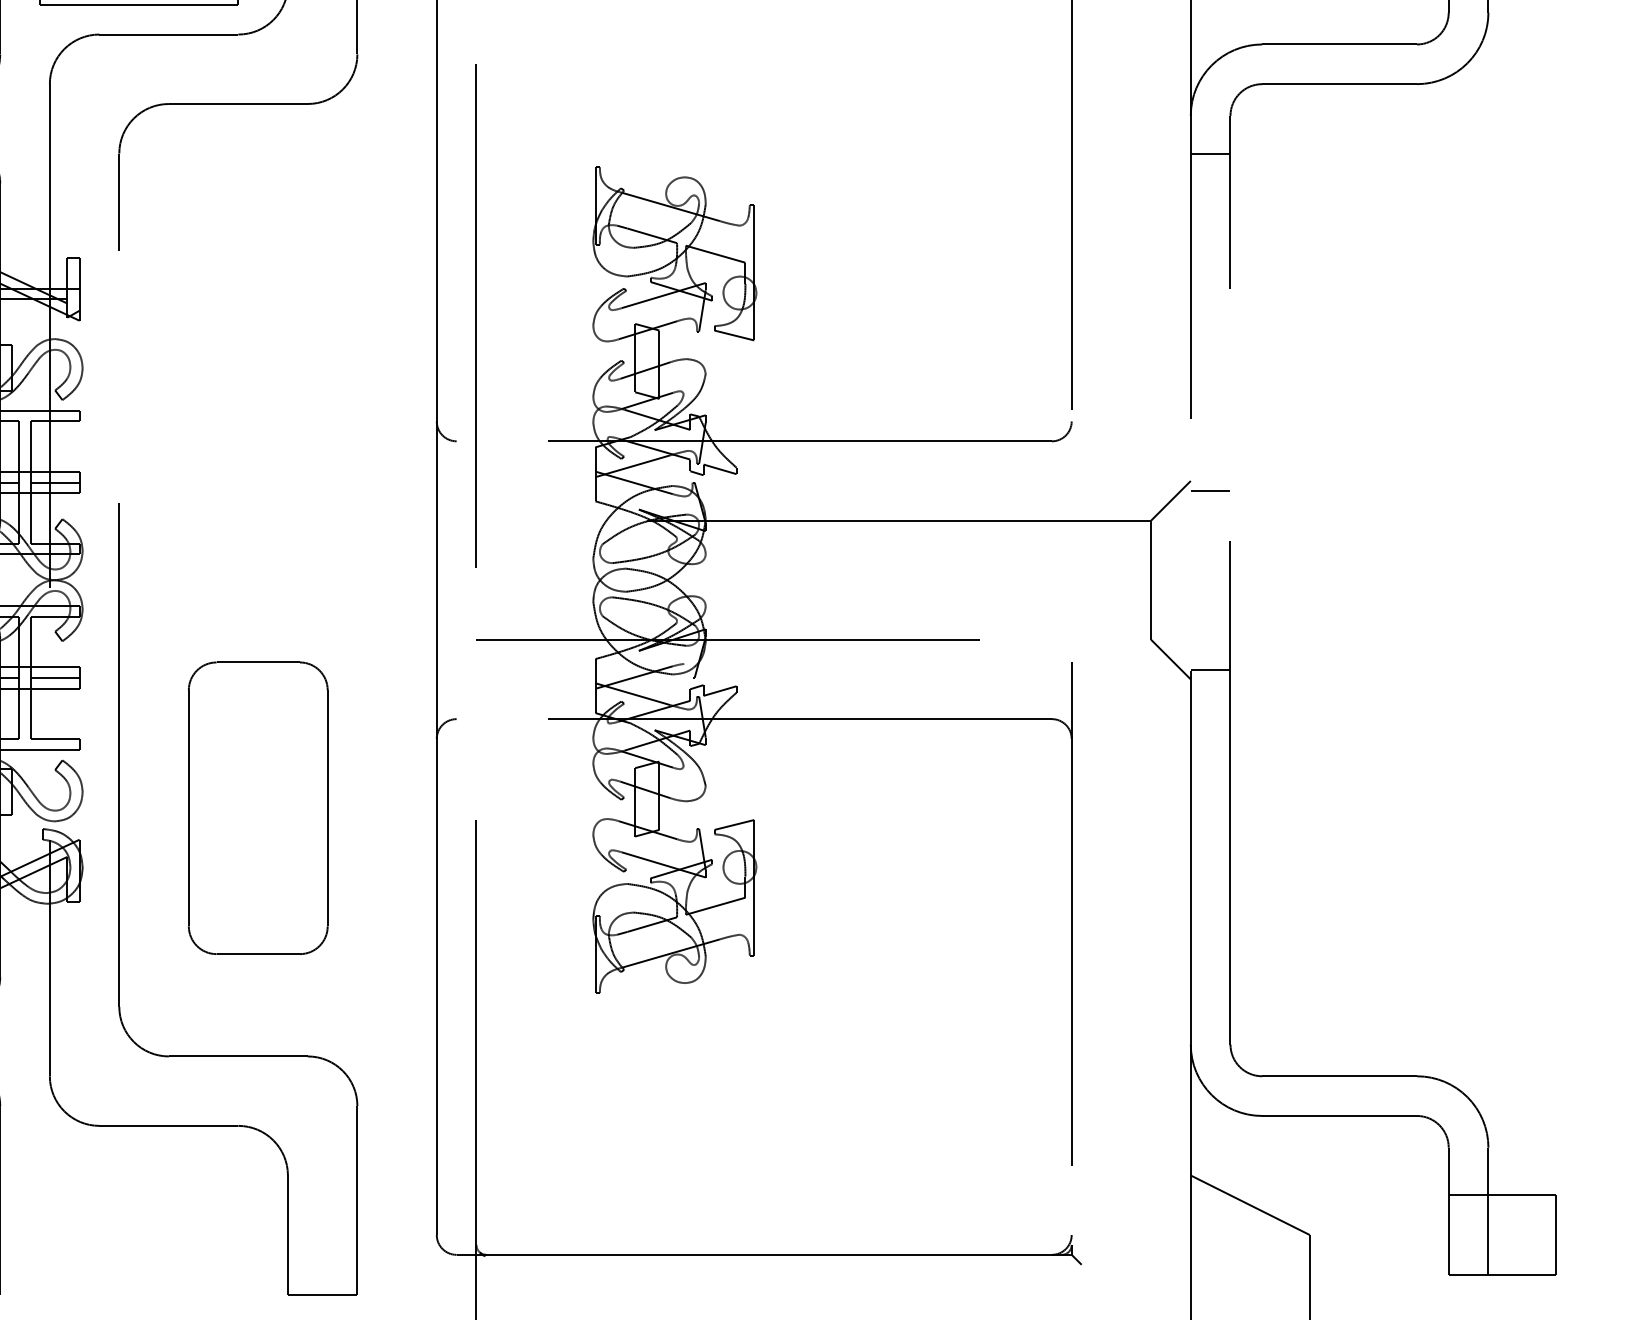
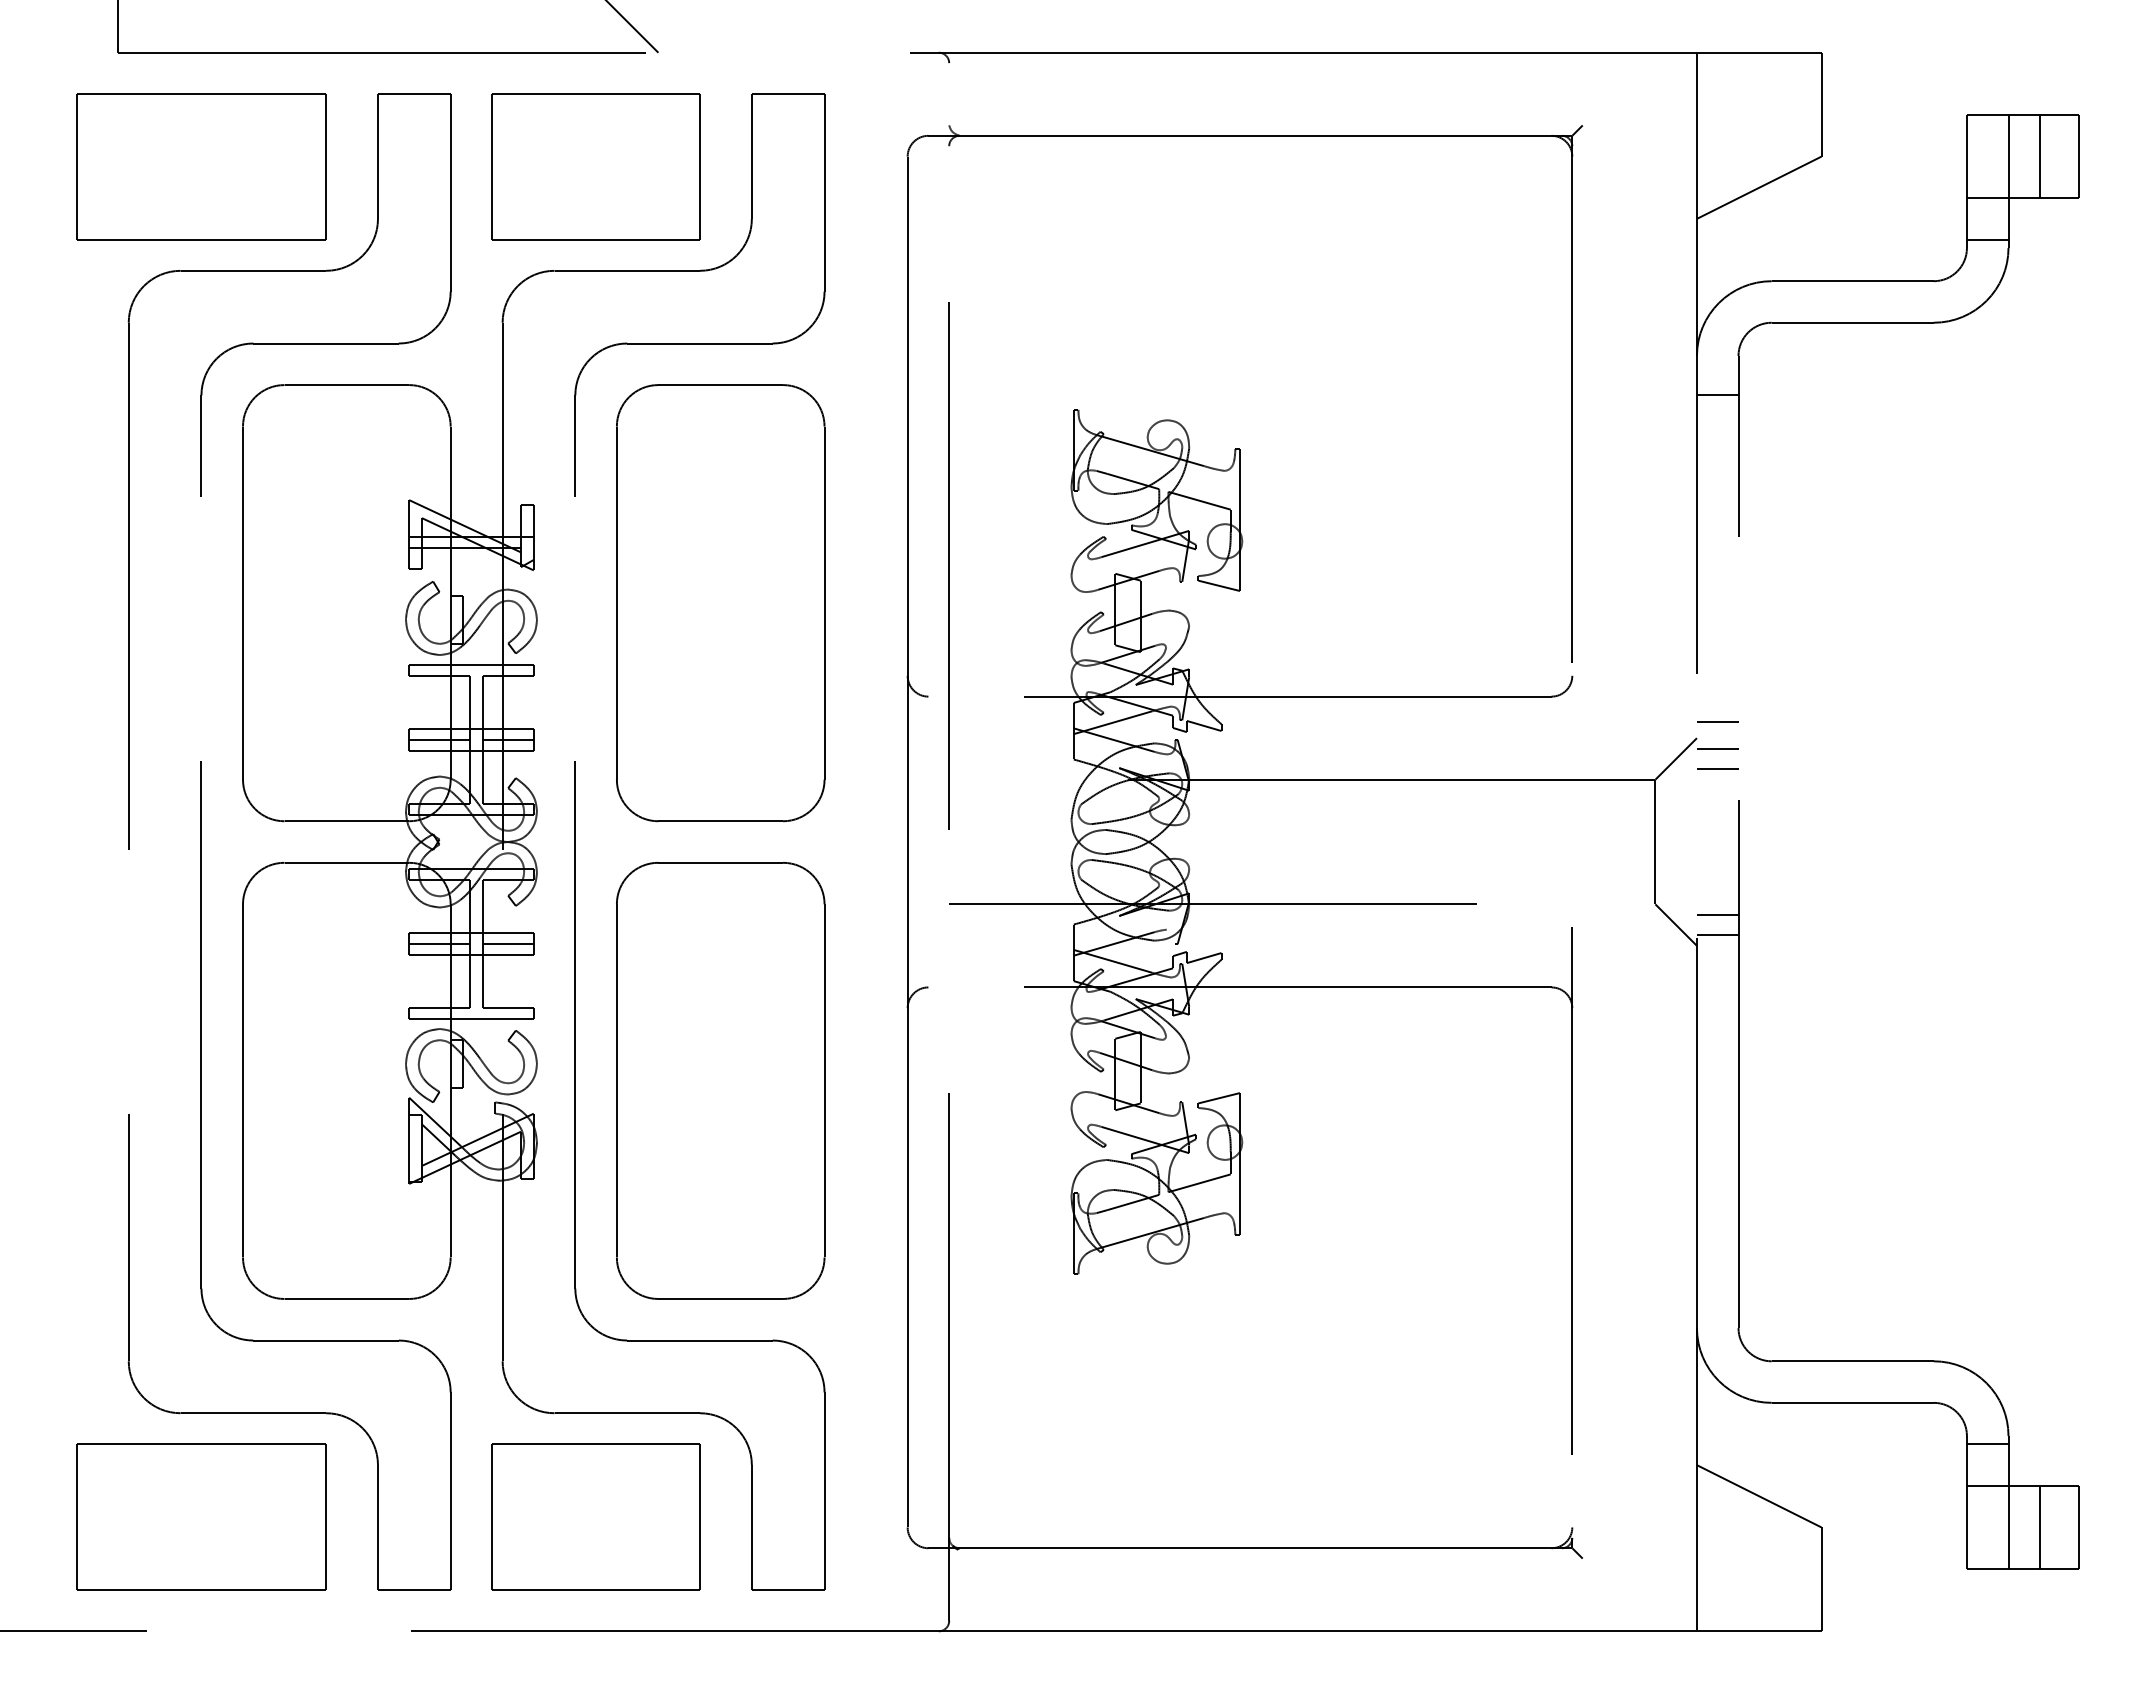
line: (1468, 4) -> (1987, 239), added
part: (257, 352) -> (720, 603), added
line: (1210, 465) -> (1717, 721), added
line: (1210, 510) -> (1717, 769), added
line: (1210, 649) -> (1717, 914), added
part: (257, 808) -> (720, 1080), size x1.43
line: (1468, 1155) -> (1987, 1444), added
part: (138, 1224) -> (595, 1516), added
line: (1518, 1235) -> (2039, 1527), added

